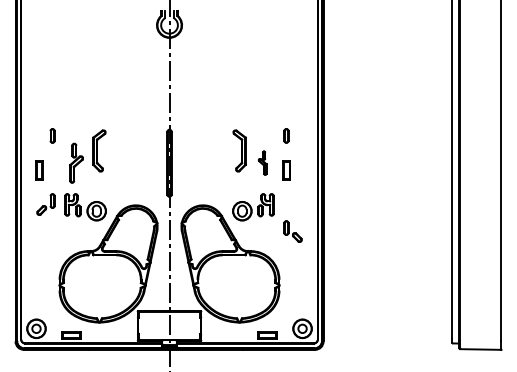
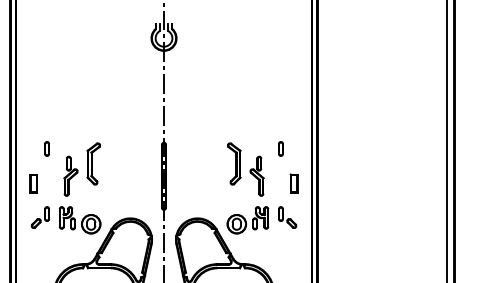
part: (262, 162) -> (257, 175), size x1.67
part: (286, 170) -> (294, 183), moved
part: (292, 231) -> (287, 217), moved

